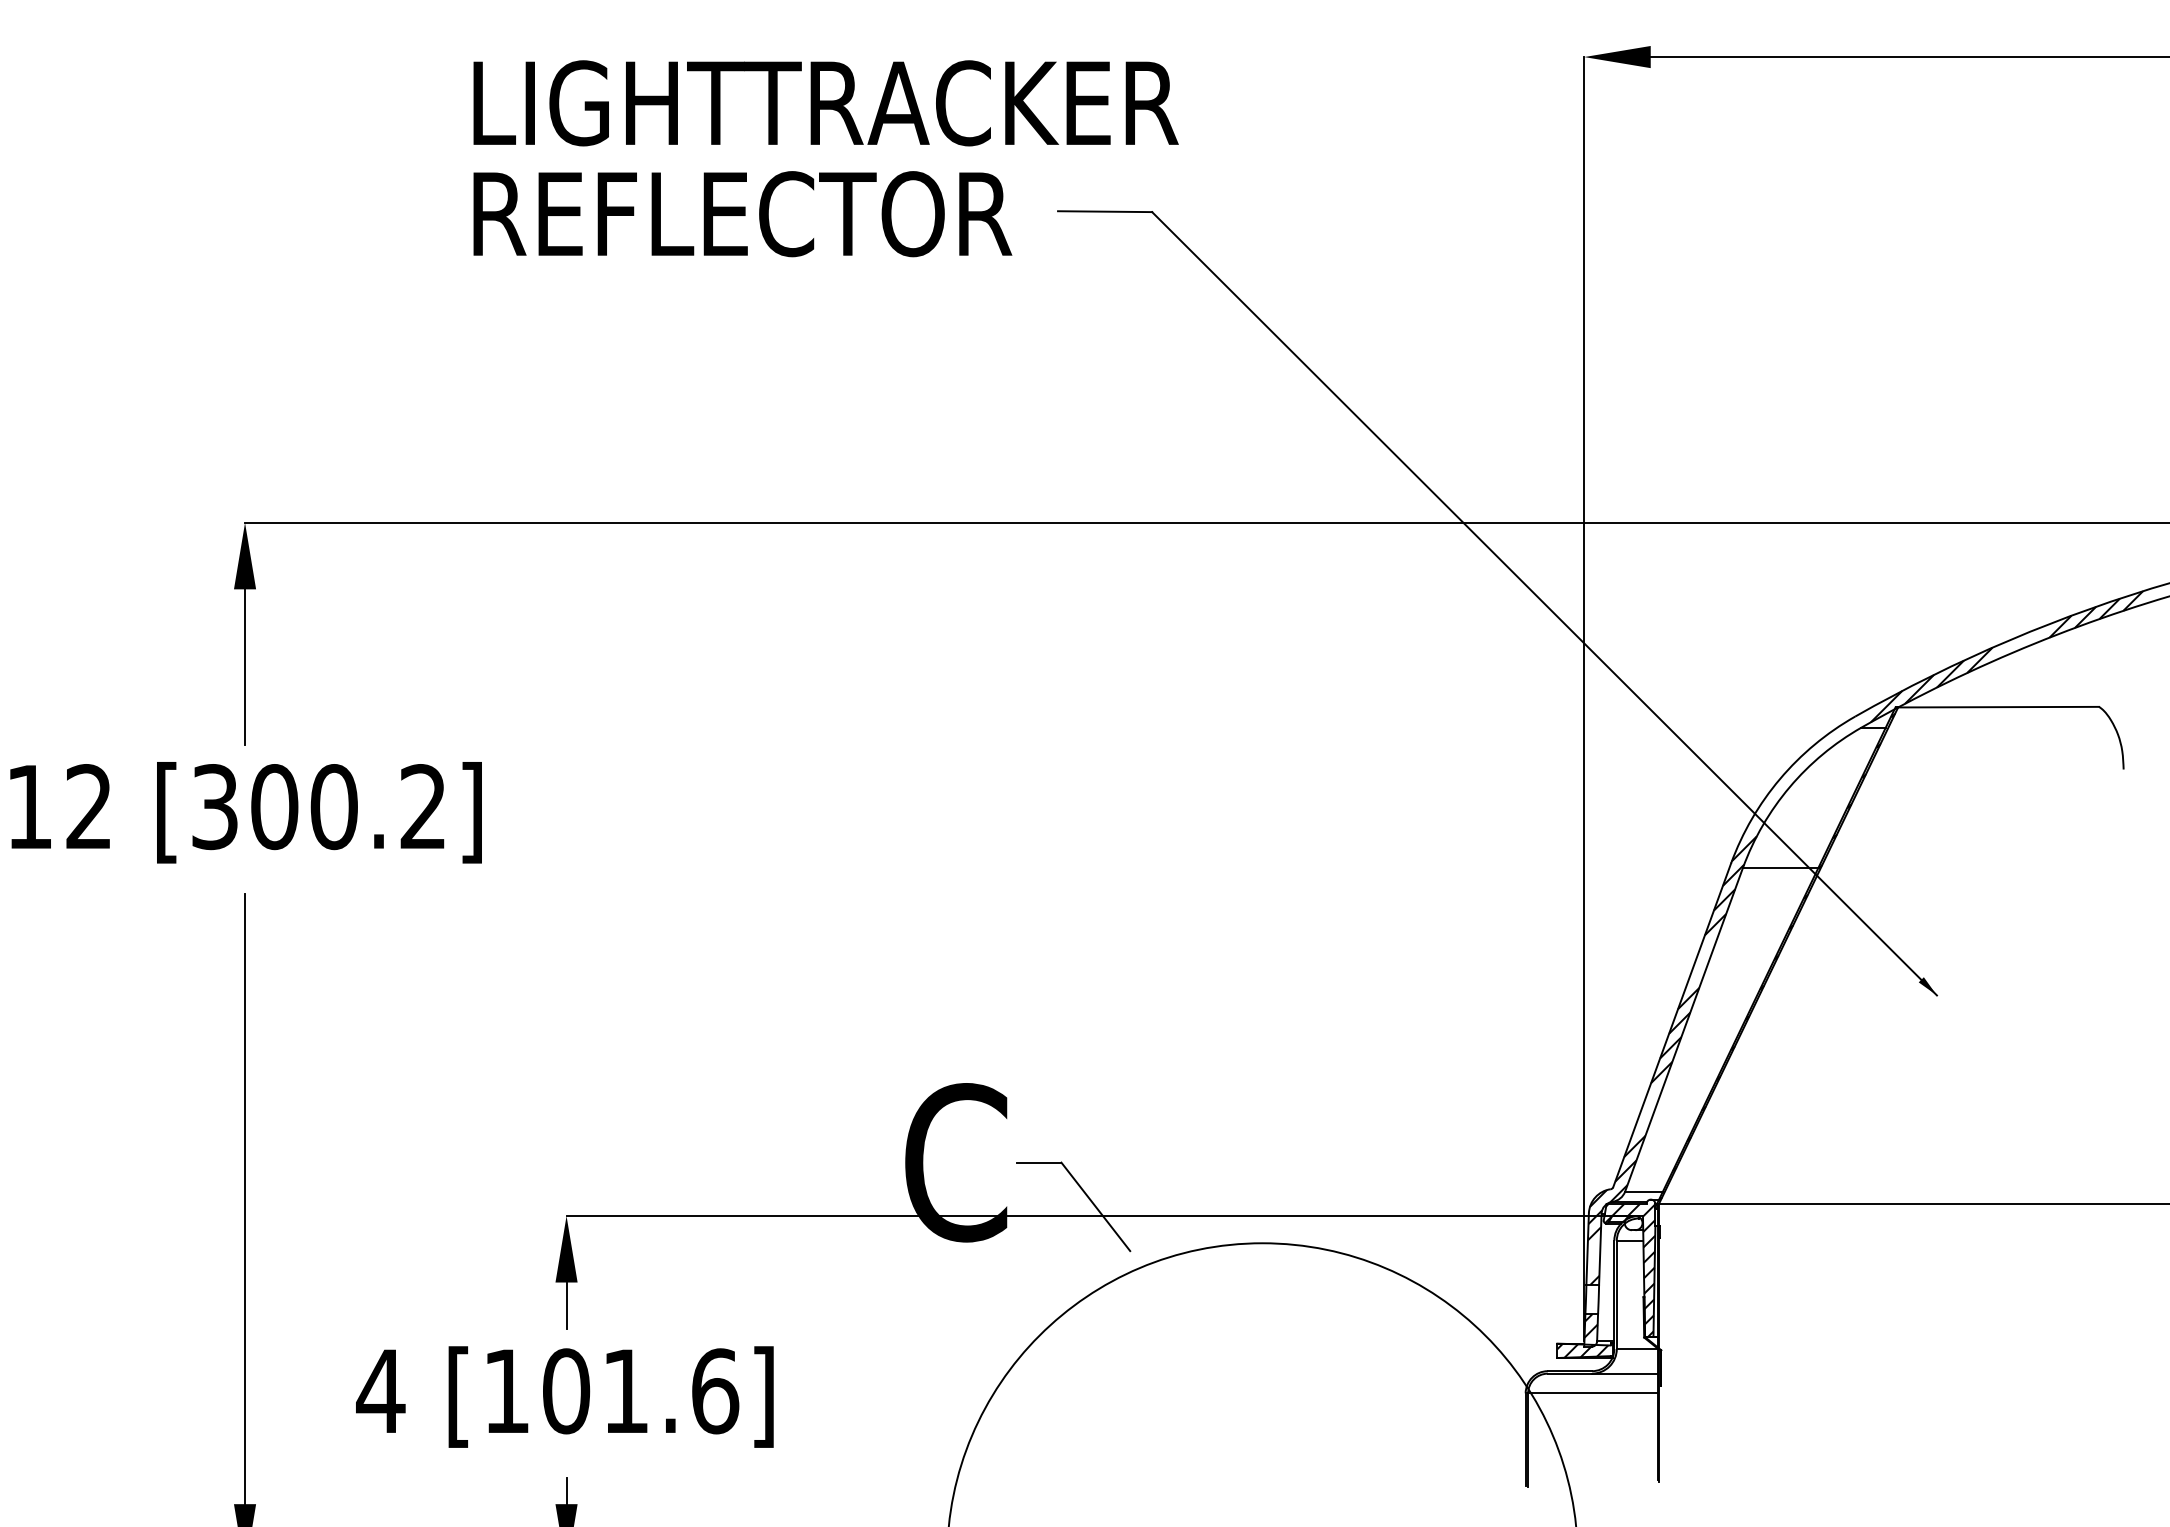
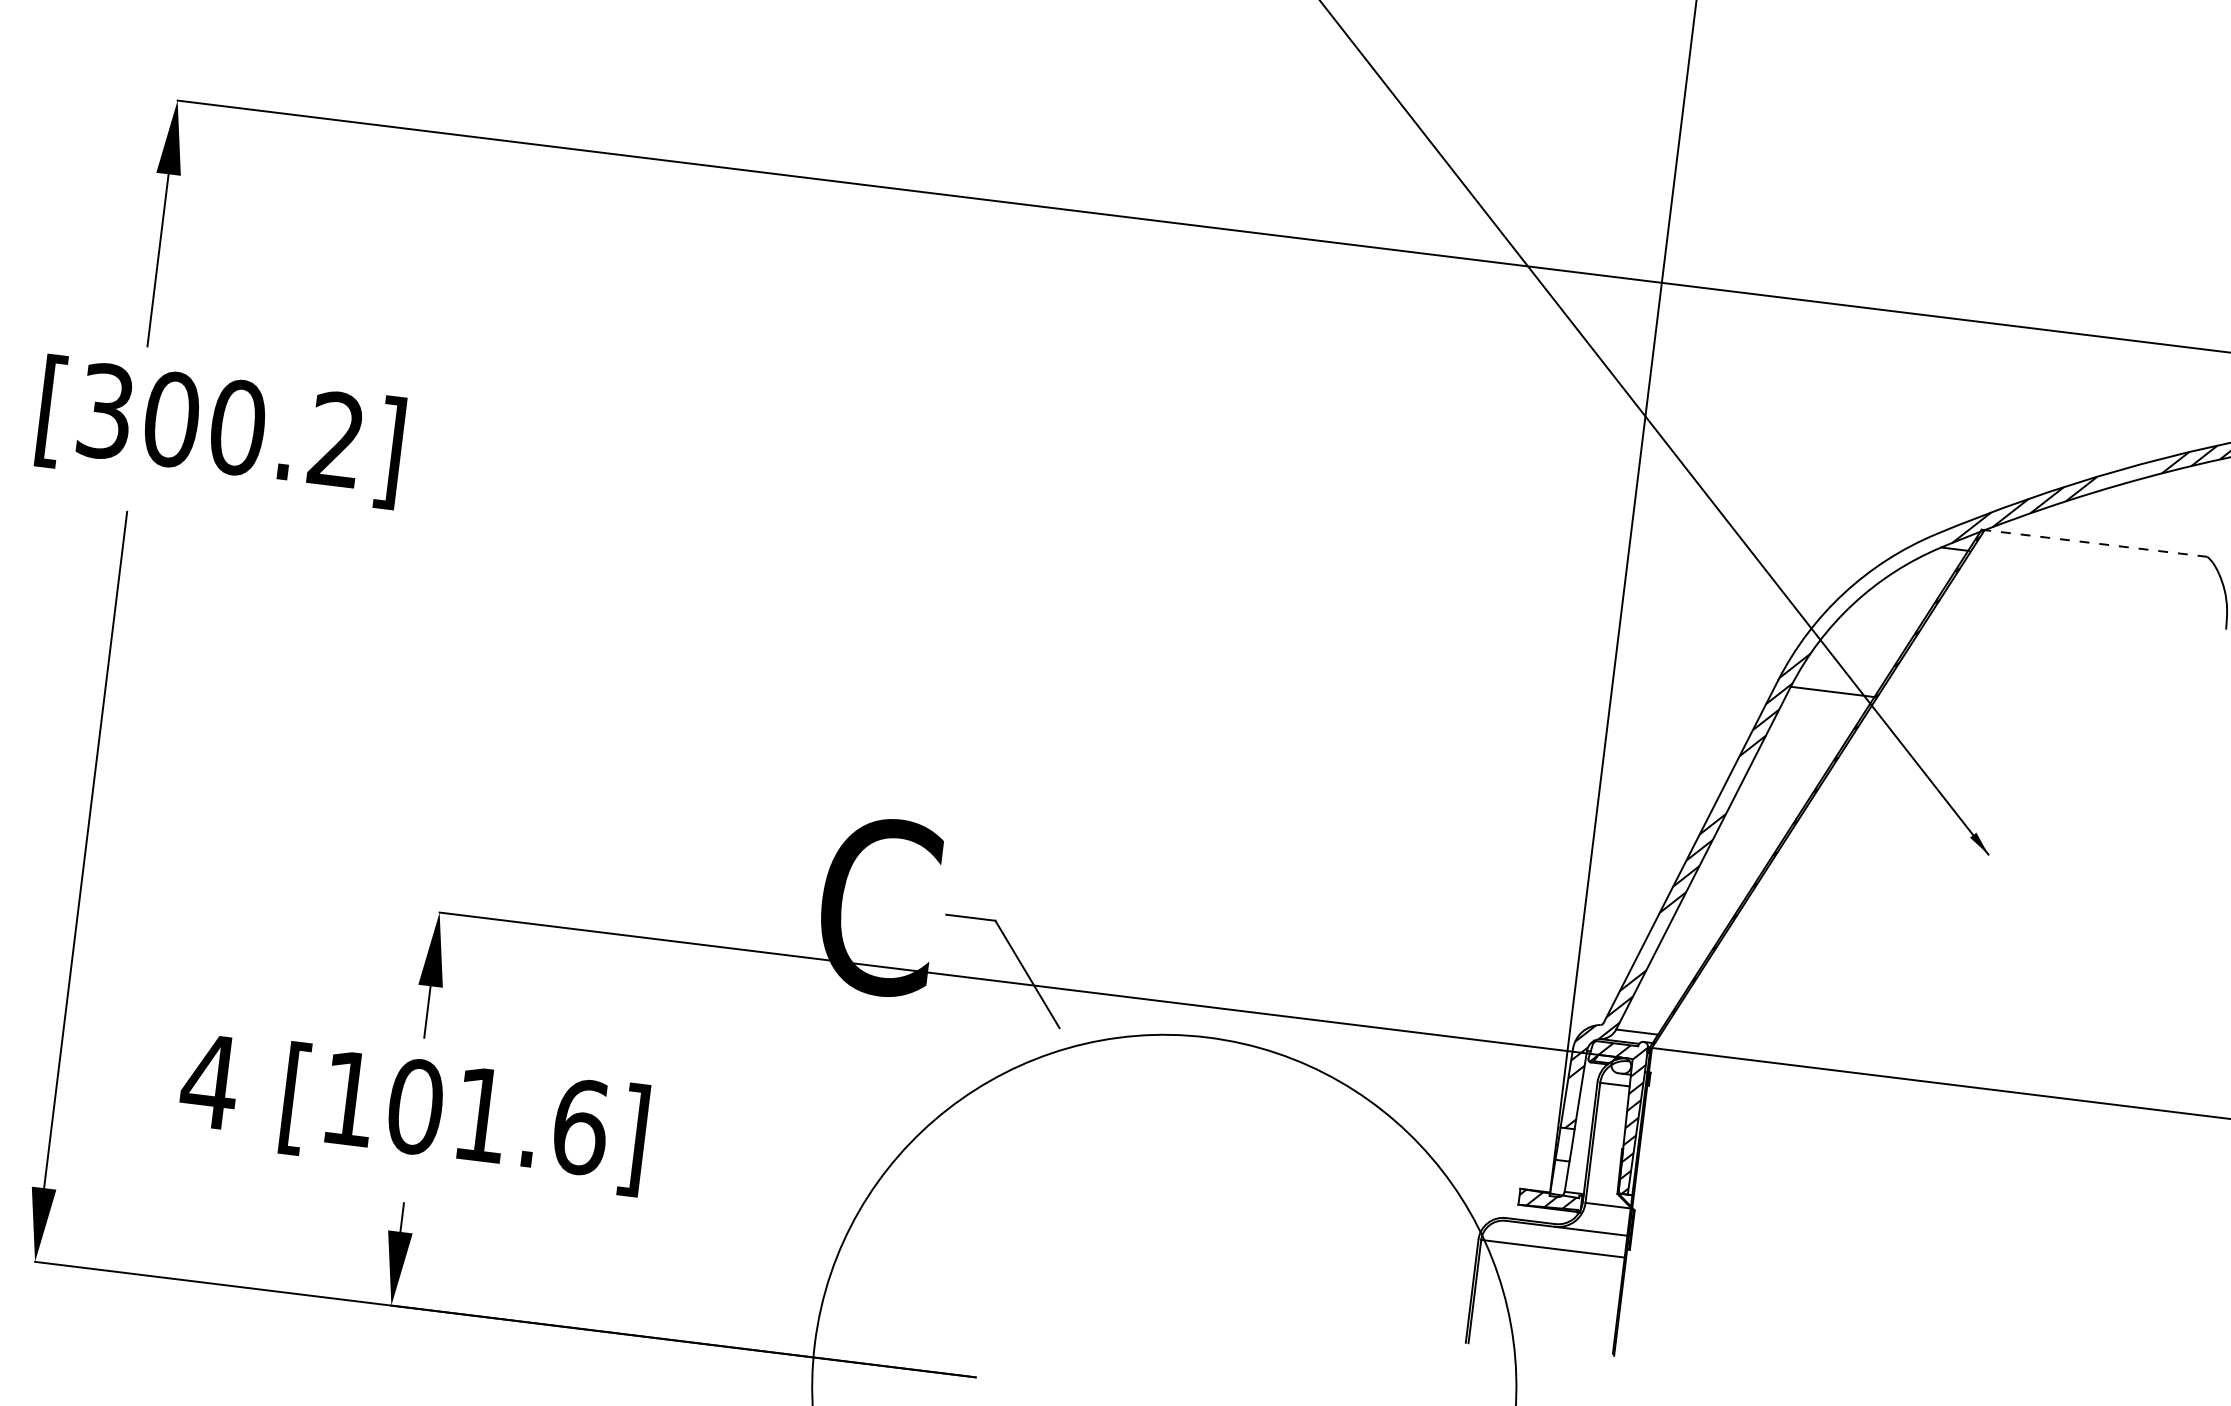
line: (1998, 707) -> (2095, 543), solid -> dashed
hatch: (1590, 1325) -> (1559, 1173), removed

